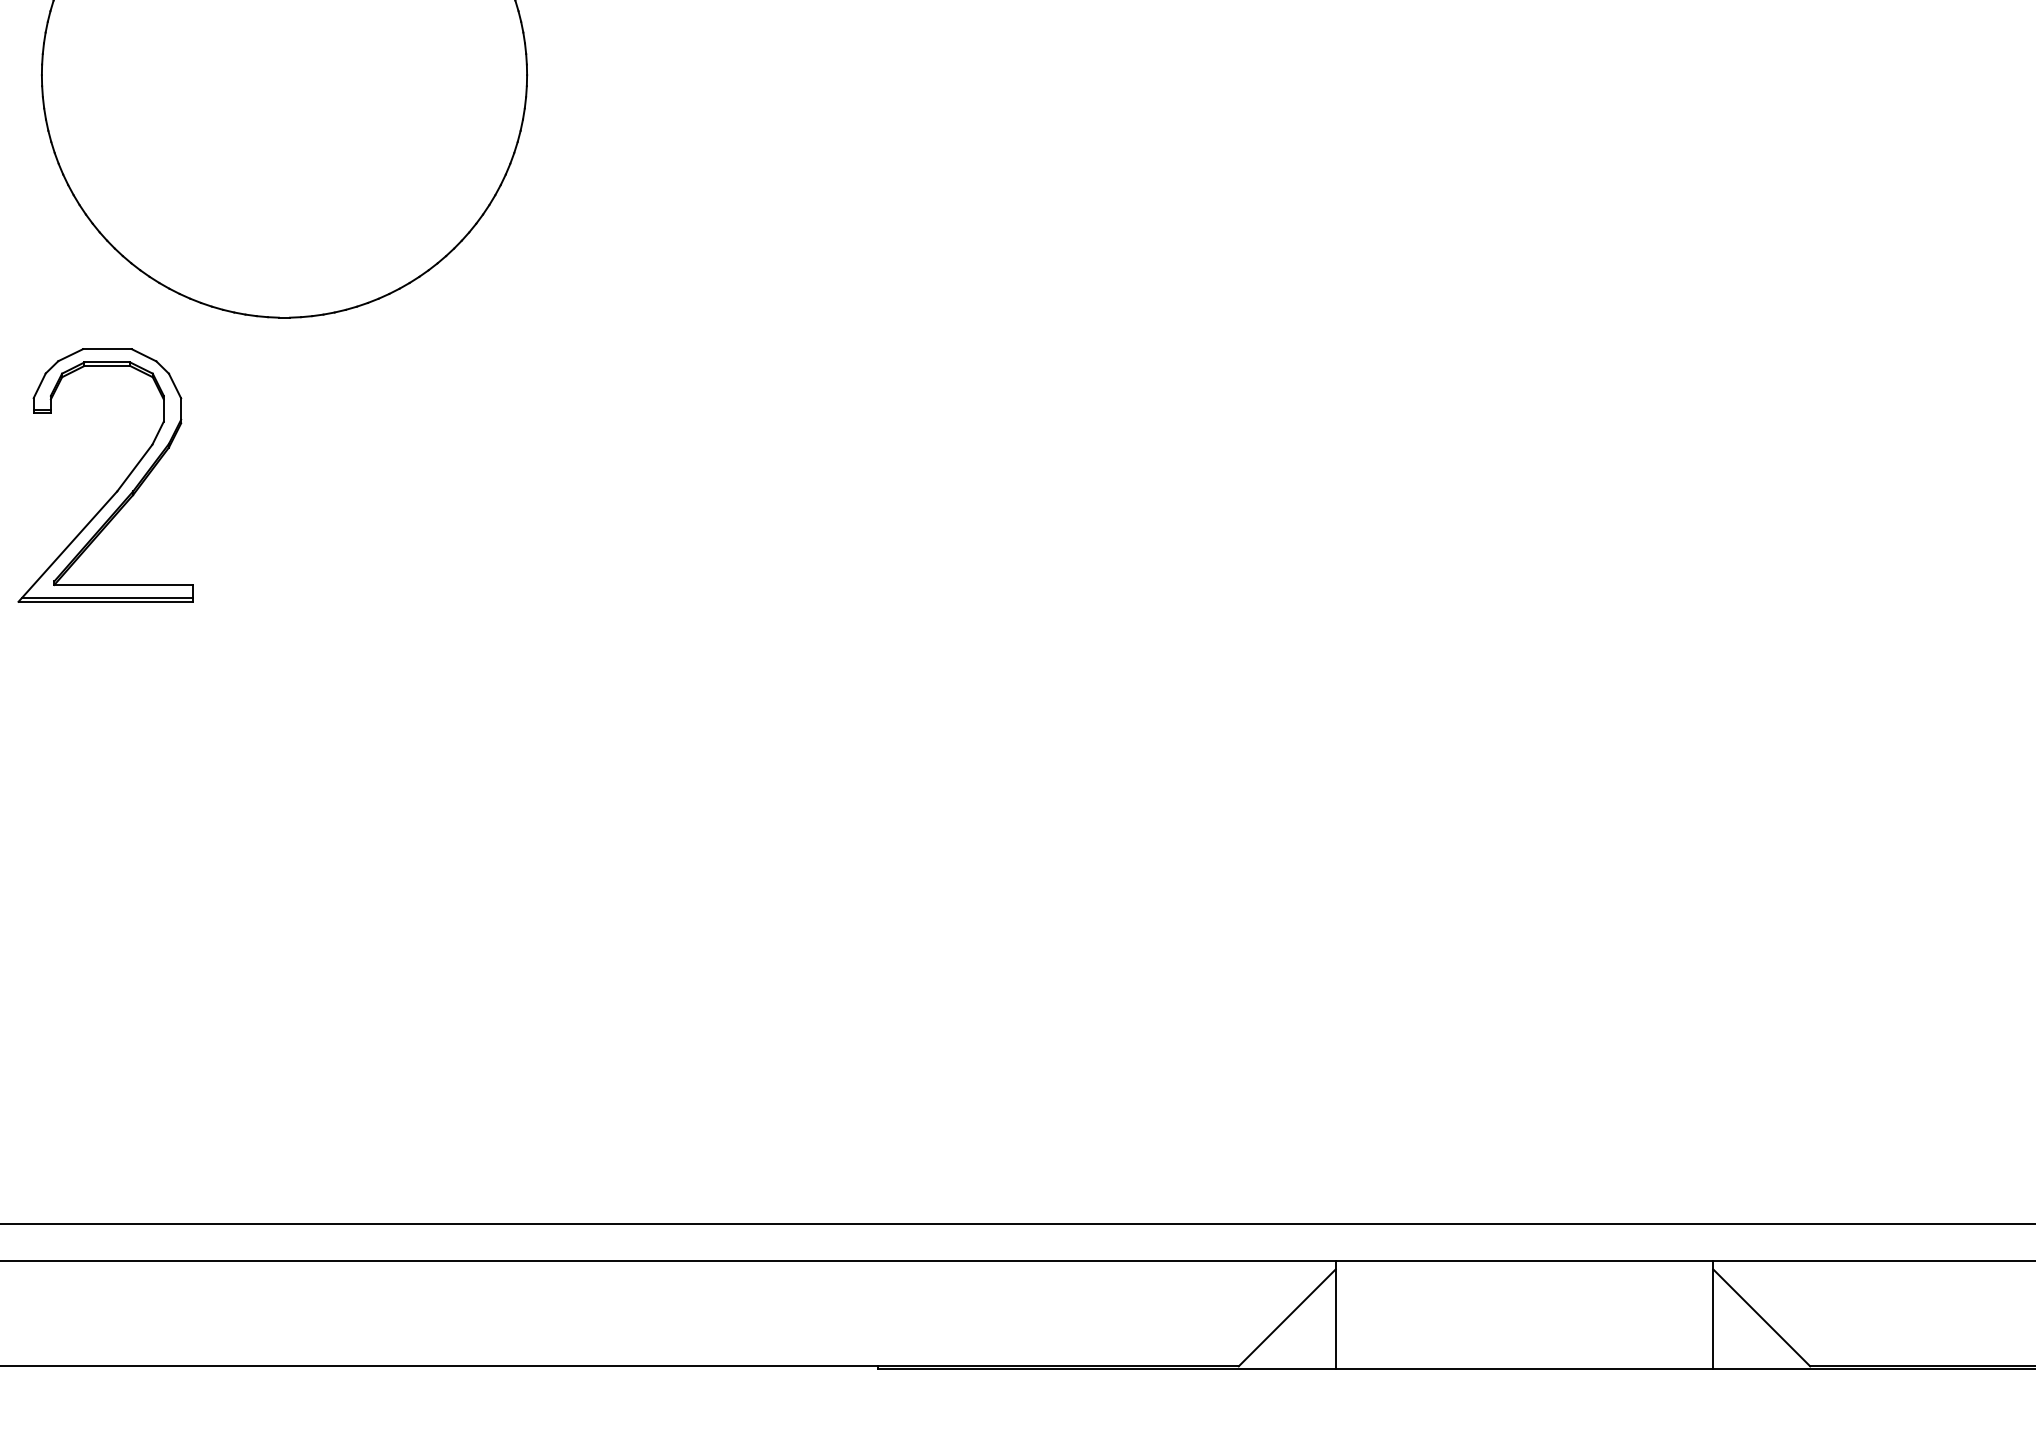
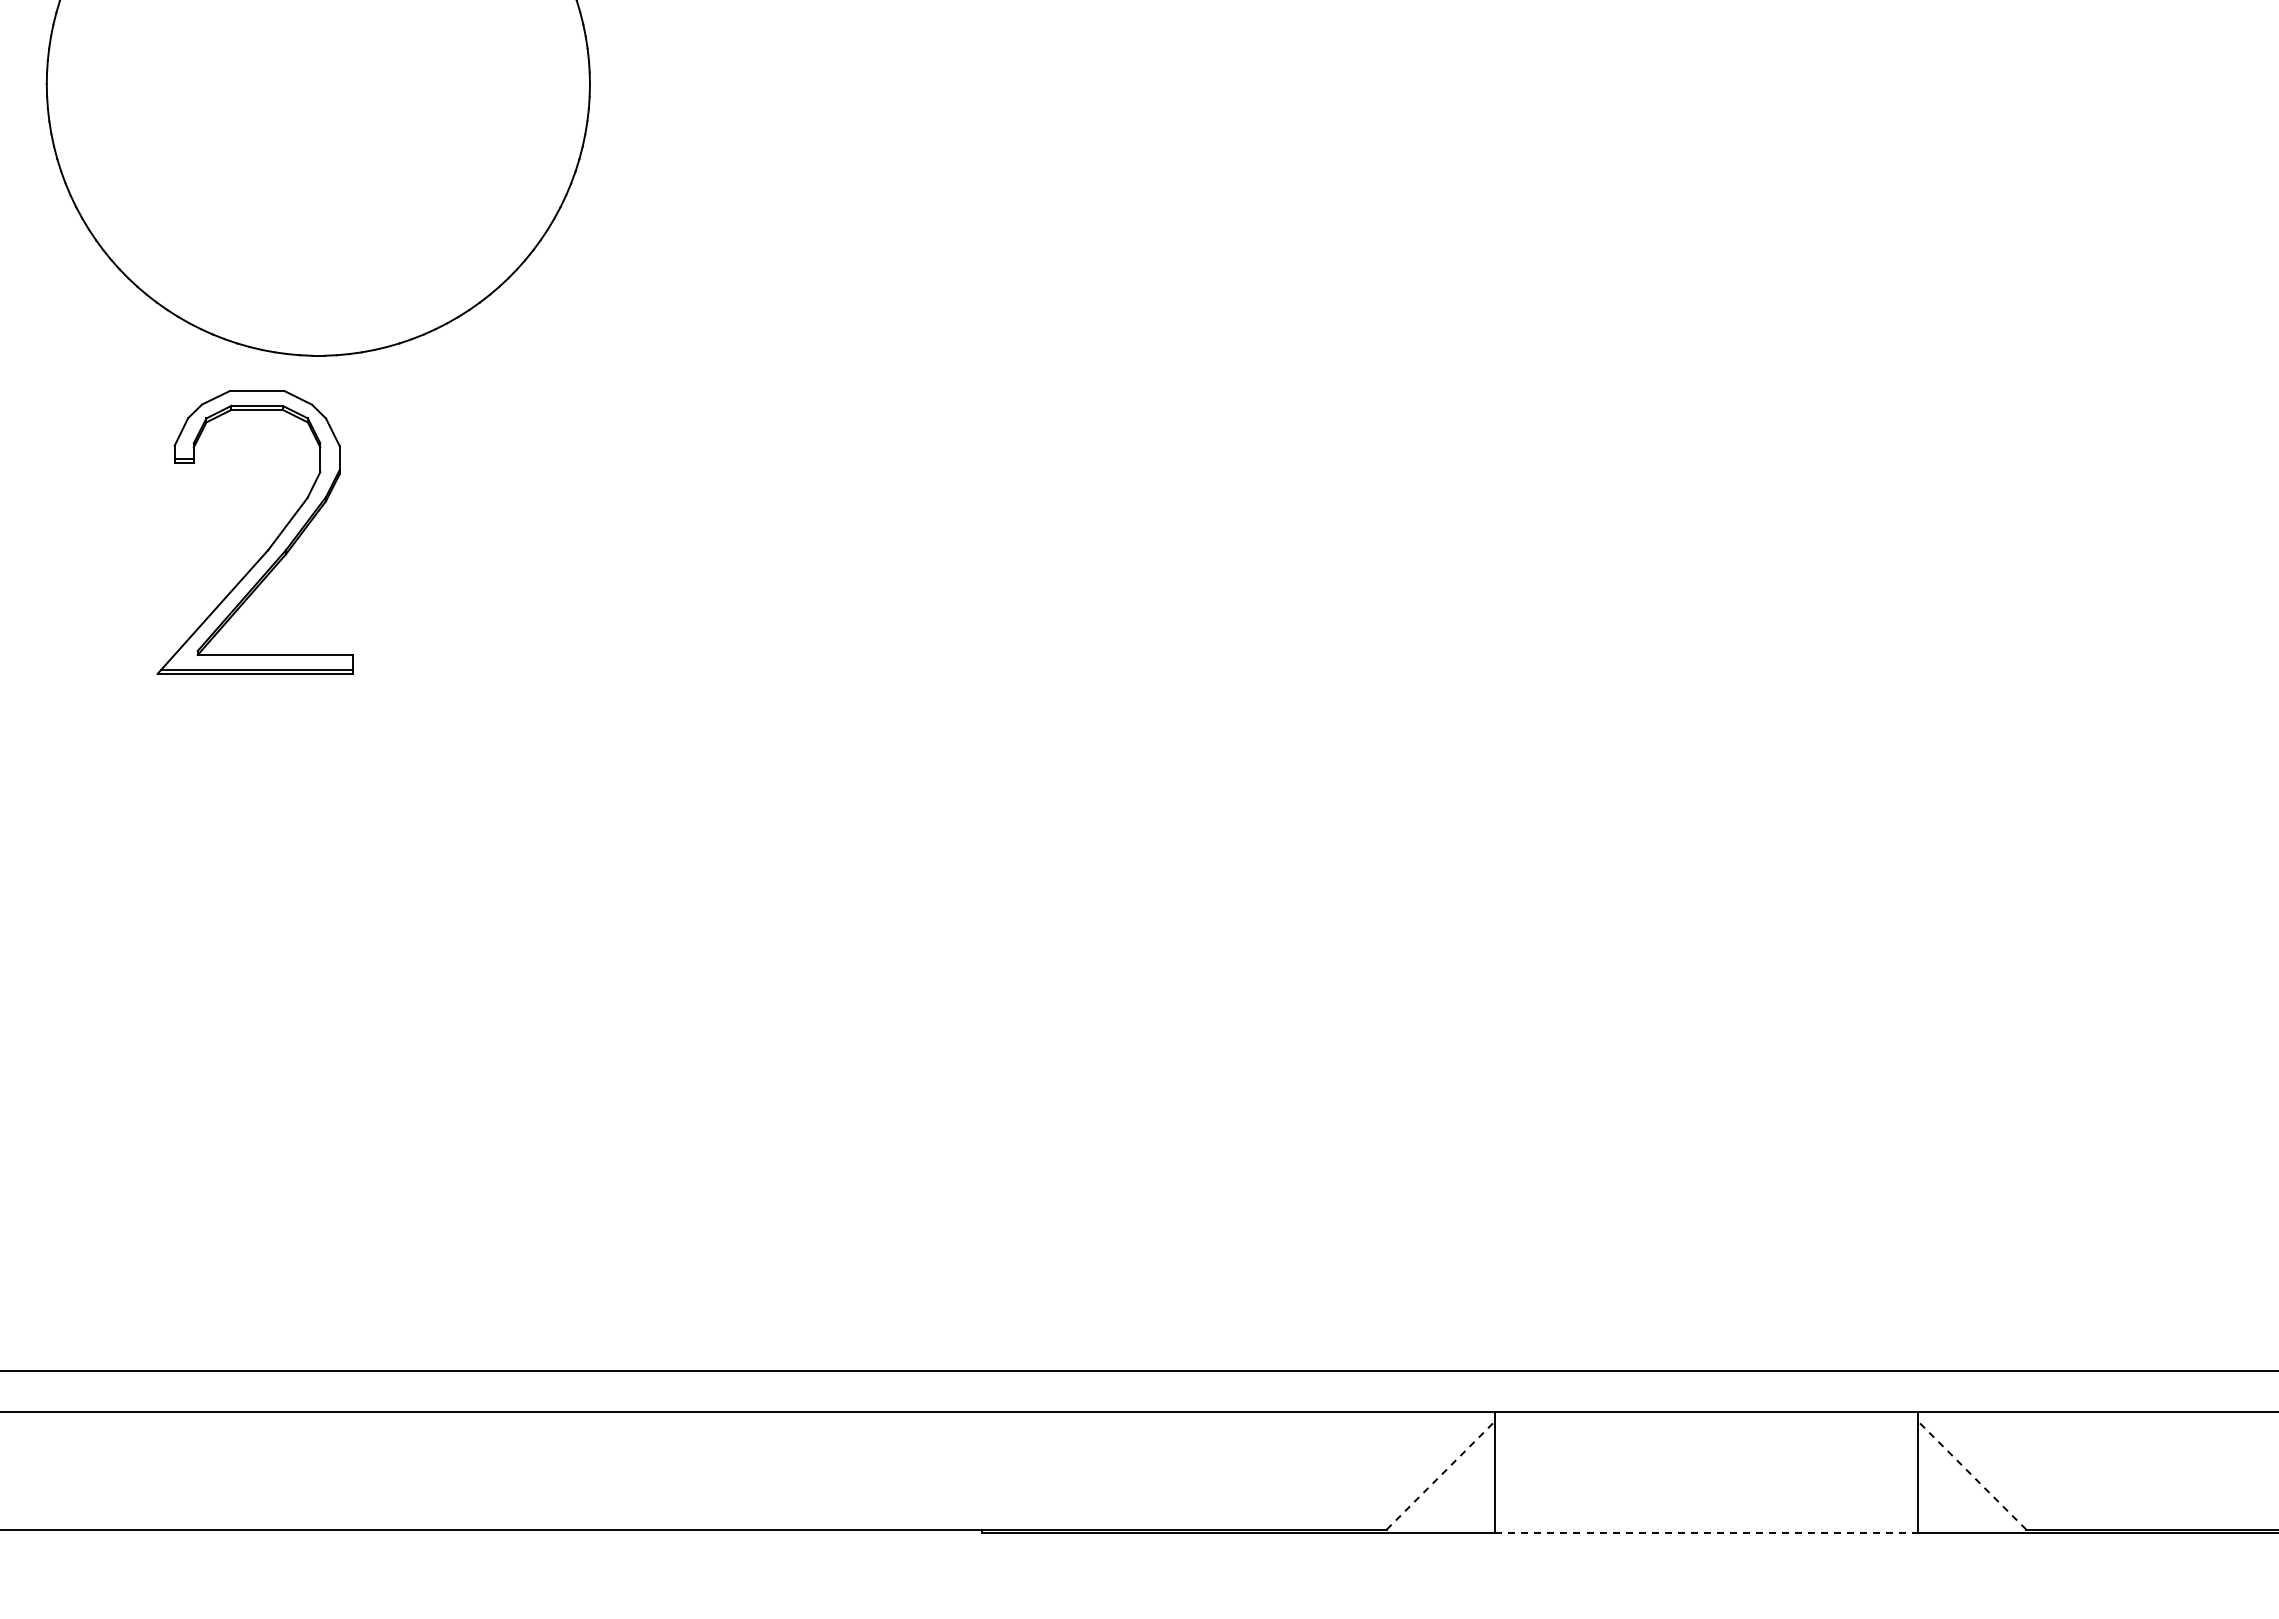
part: (118, 488) -> (269, 546), moved
line: (1286, 1317) -> (1440, 1475), solid -> dashed
line: (1762, 1317) -> (1972, 1475), solid -> dashed
line: (1525, 1368) -> (1707, 1532), solid -> dashed

